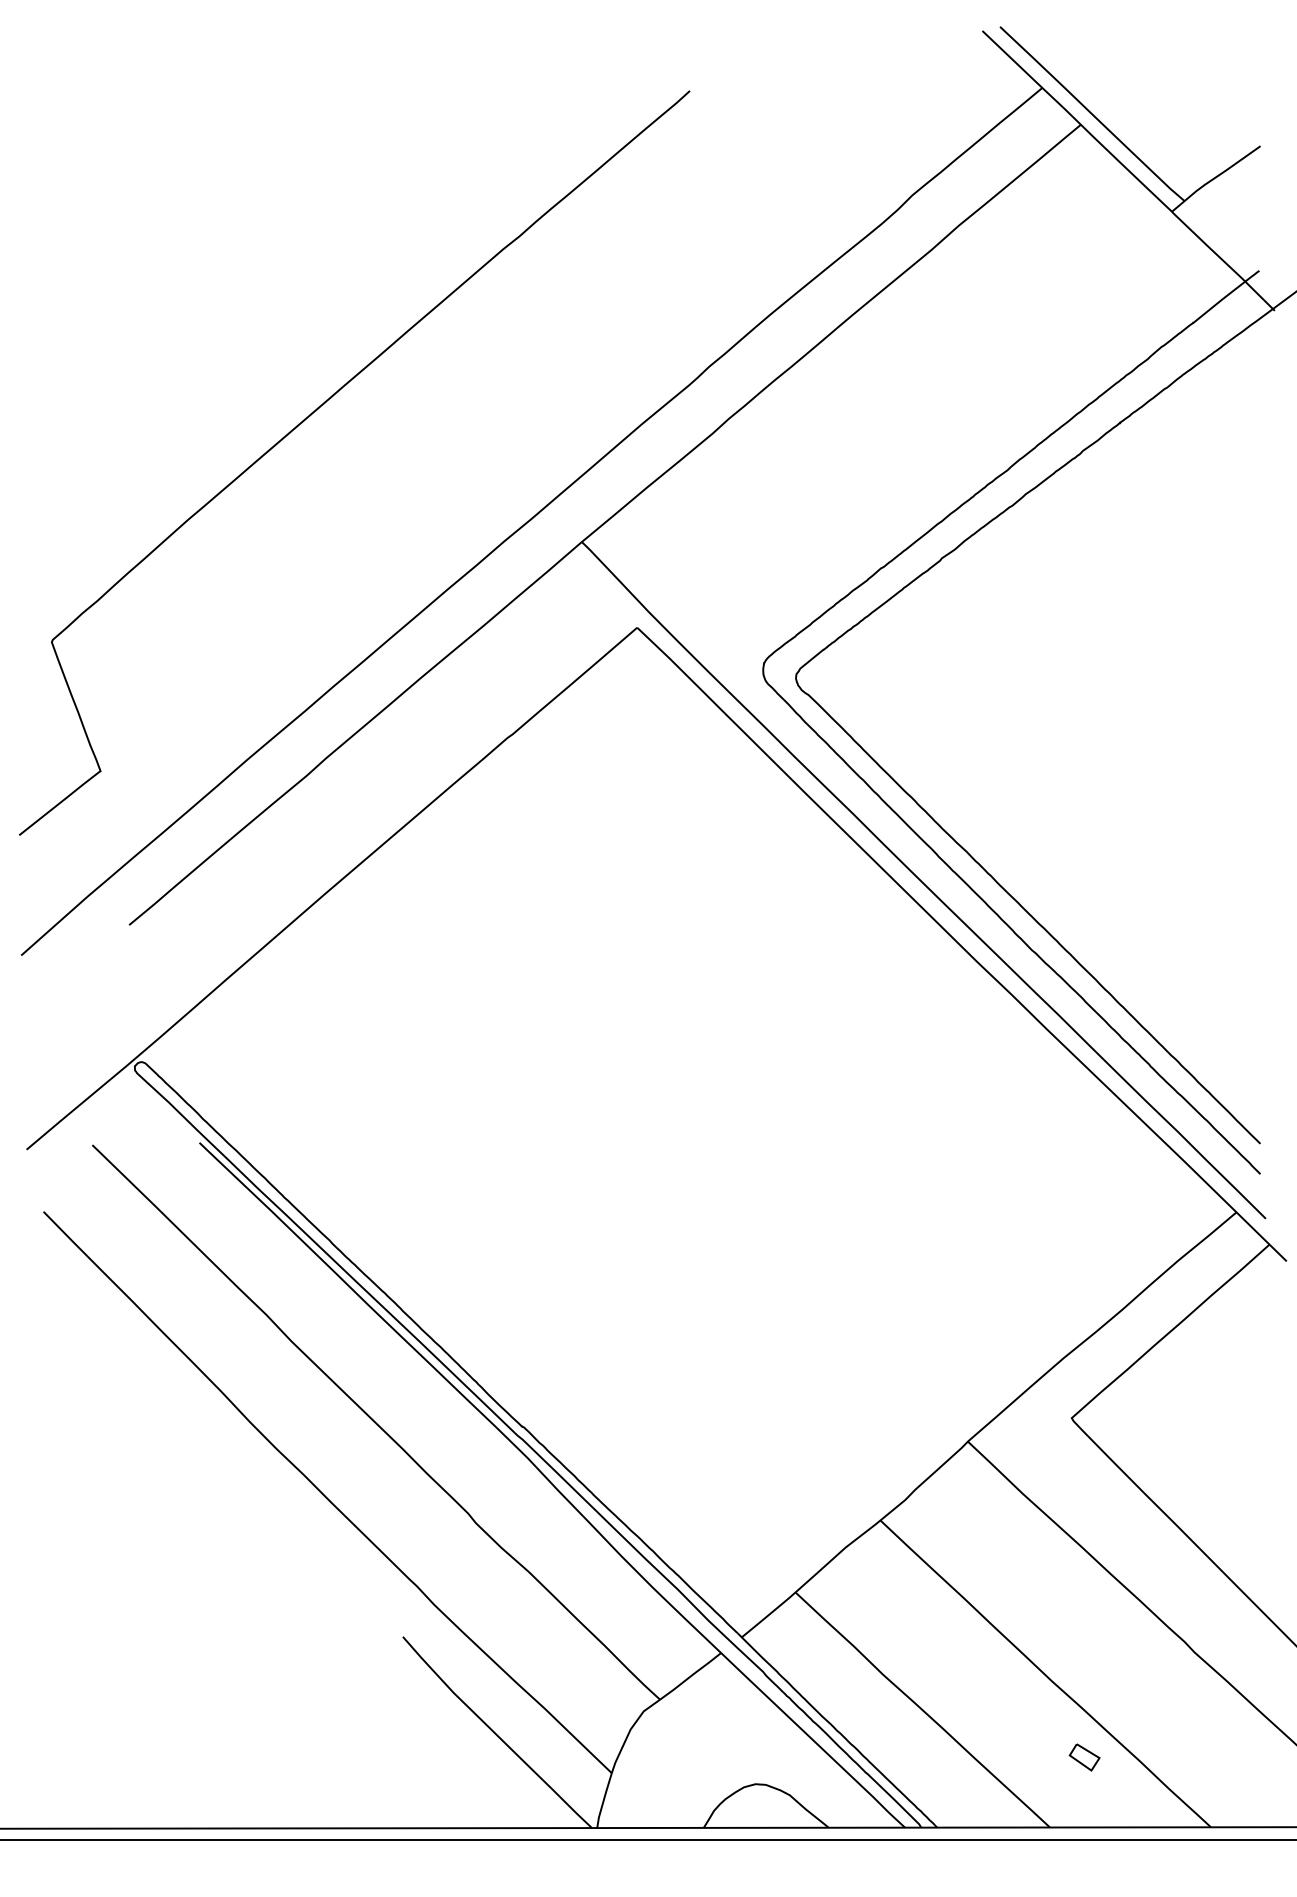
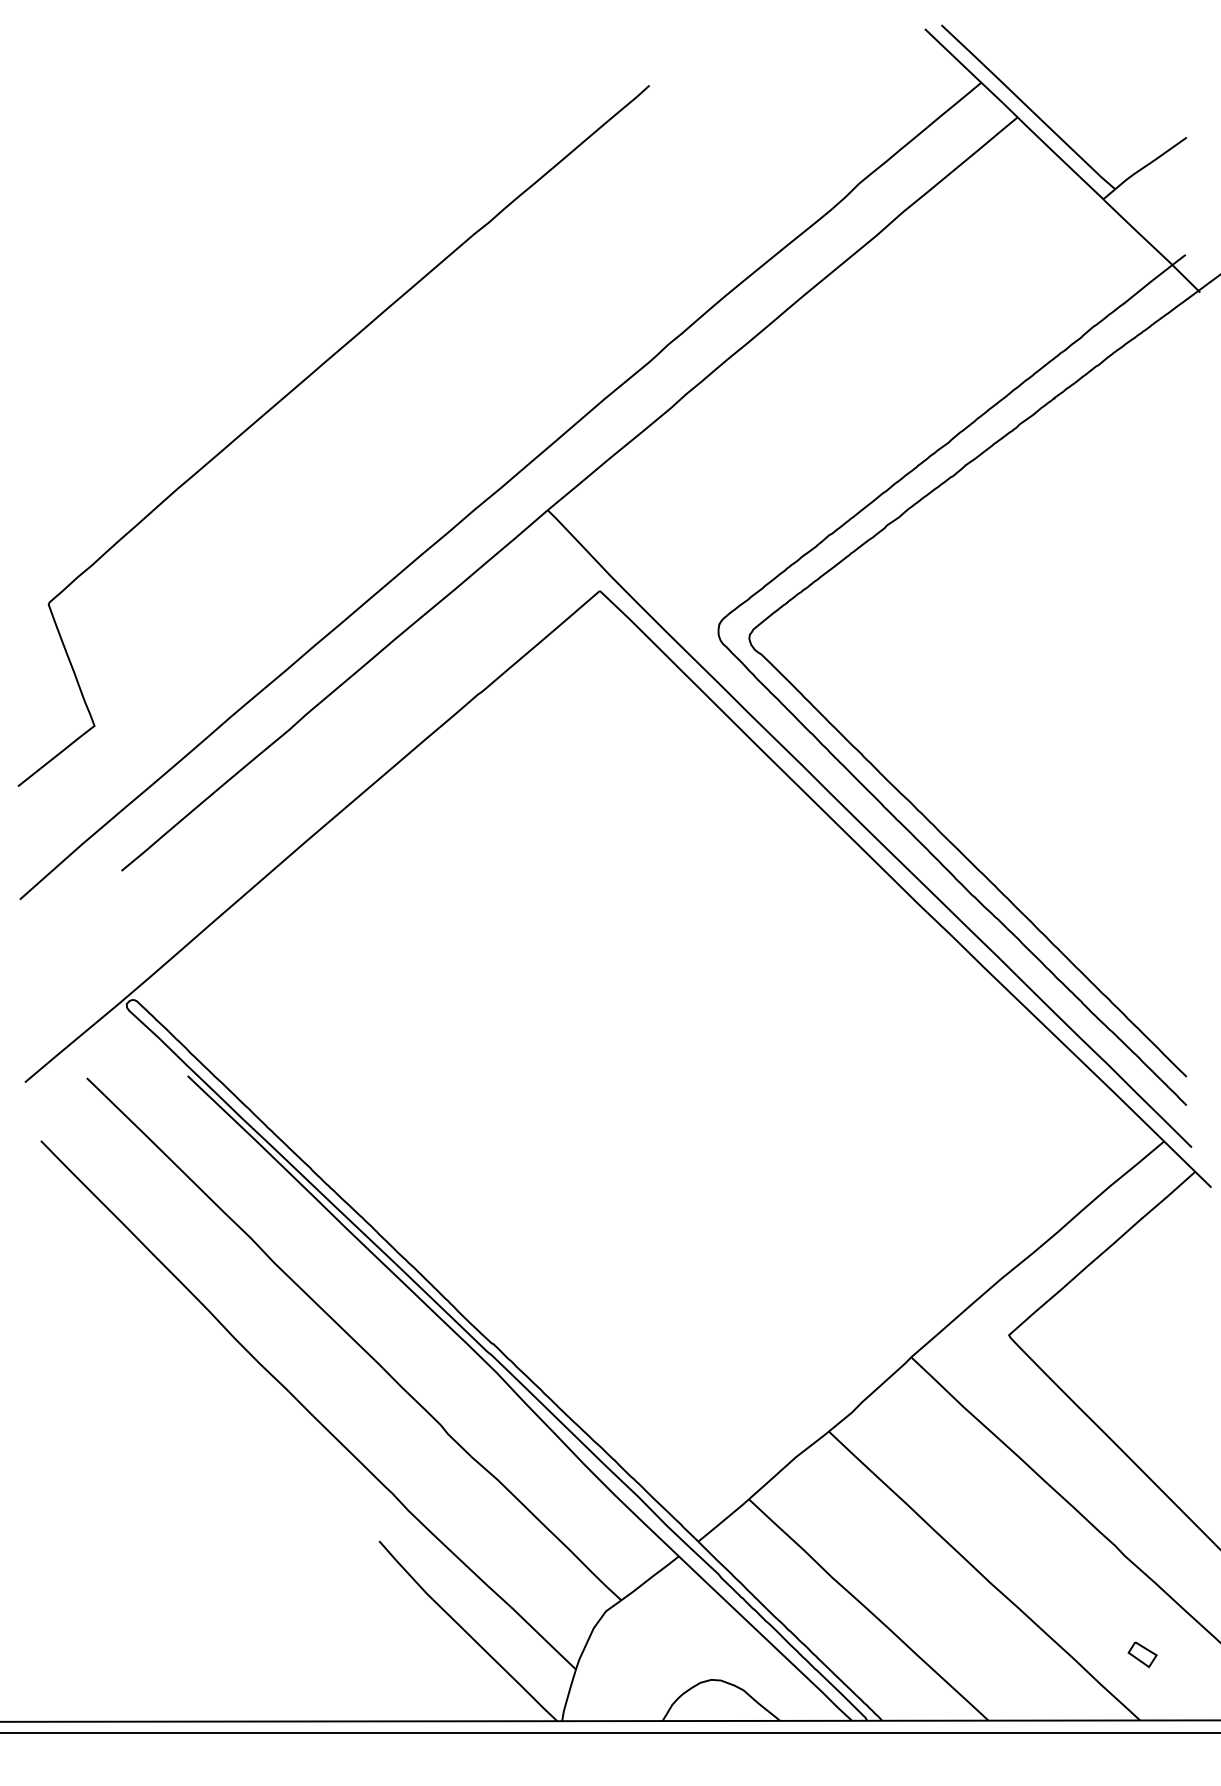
part: (1084, 1757) -> (1142, 1654), moved

